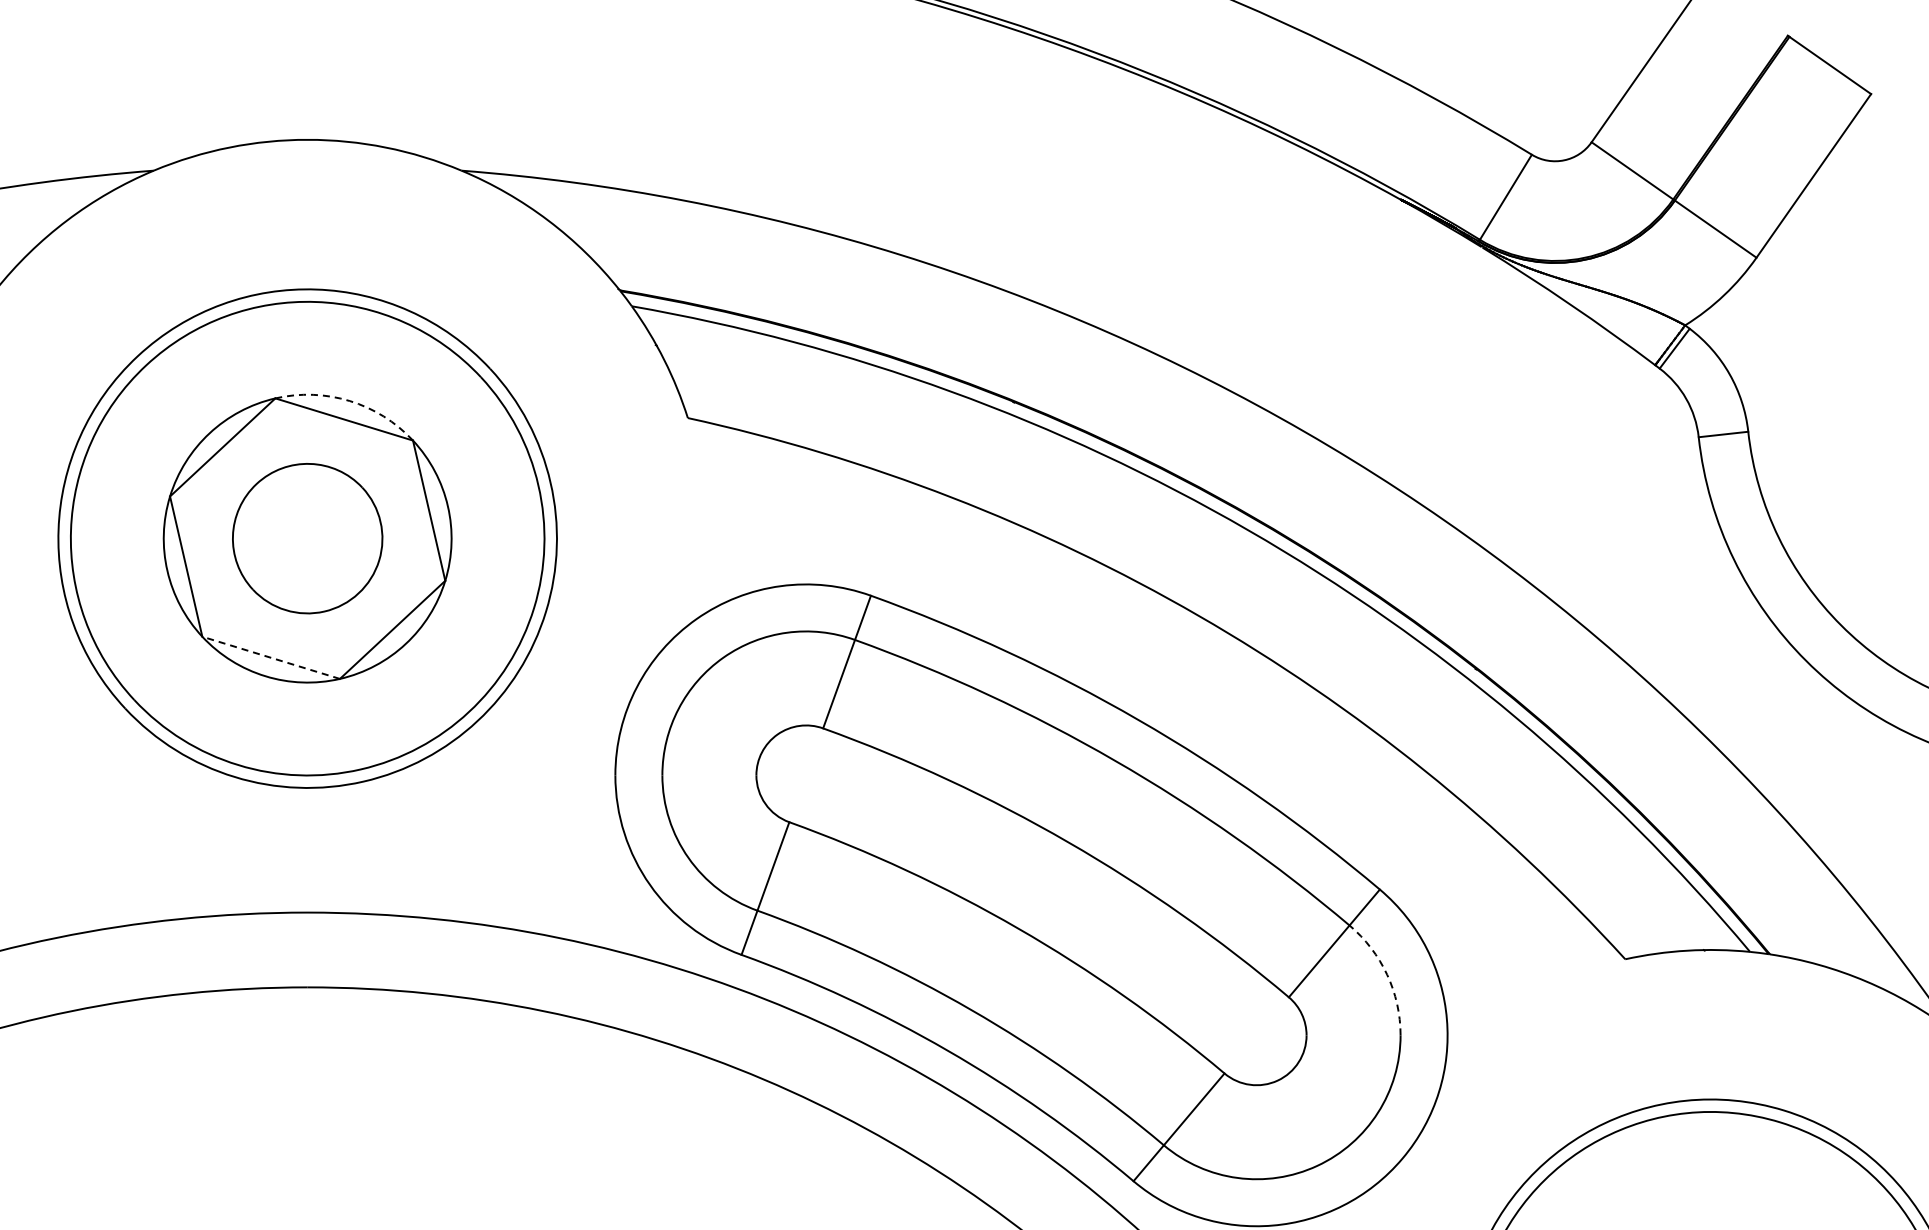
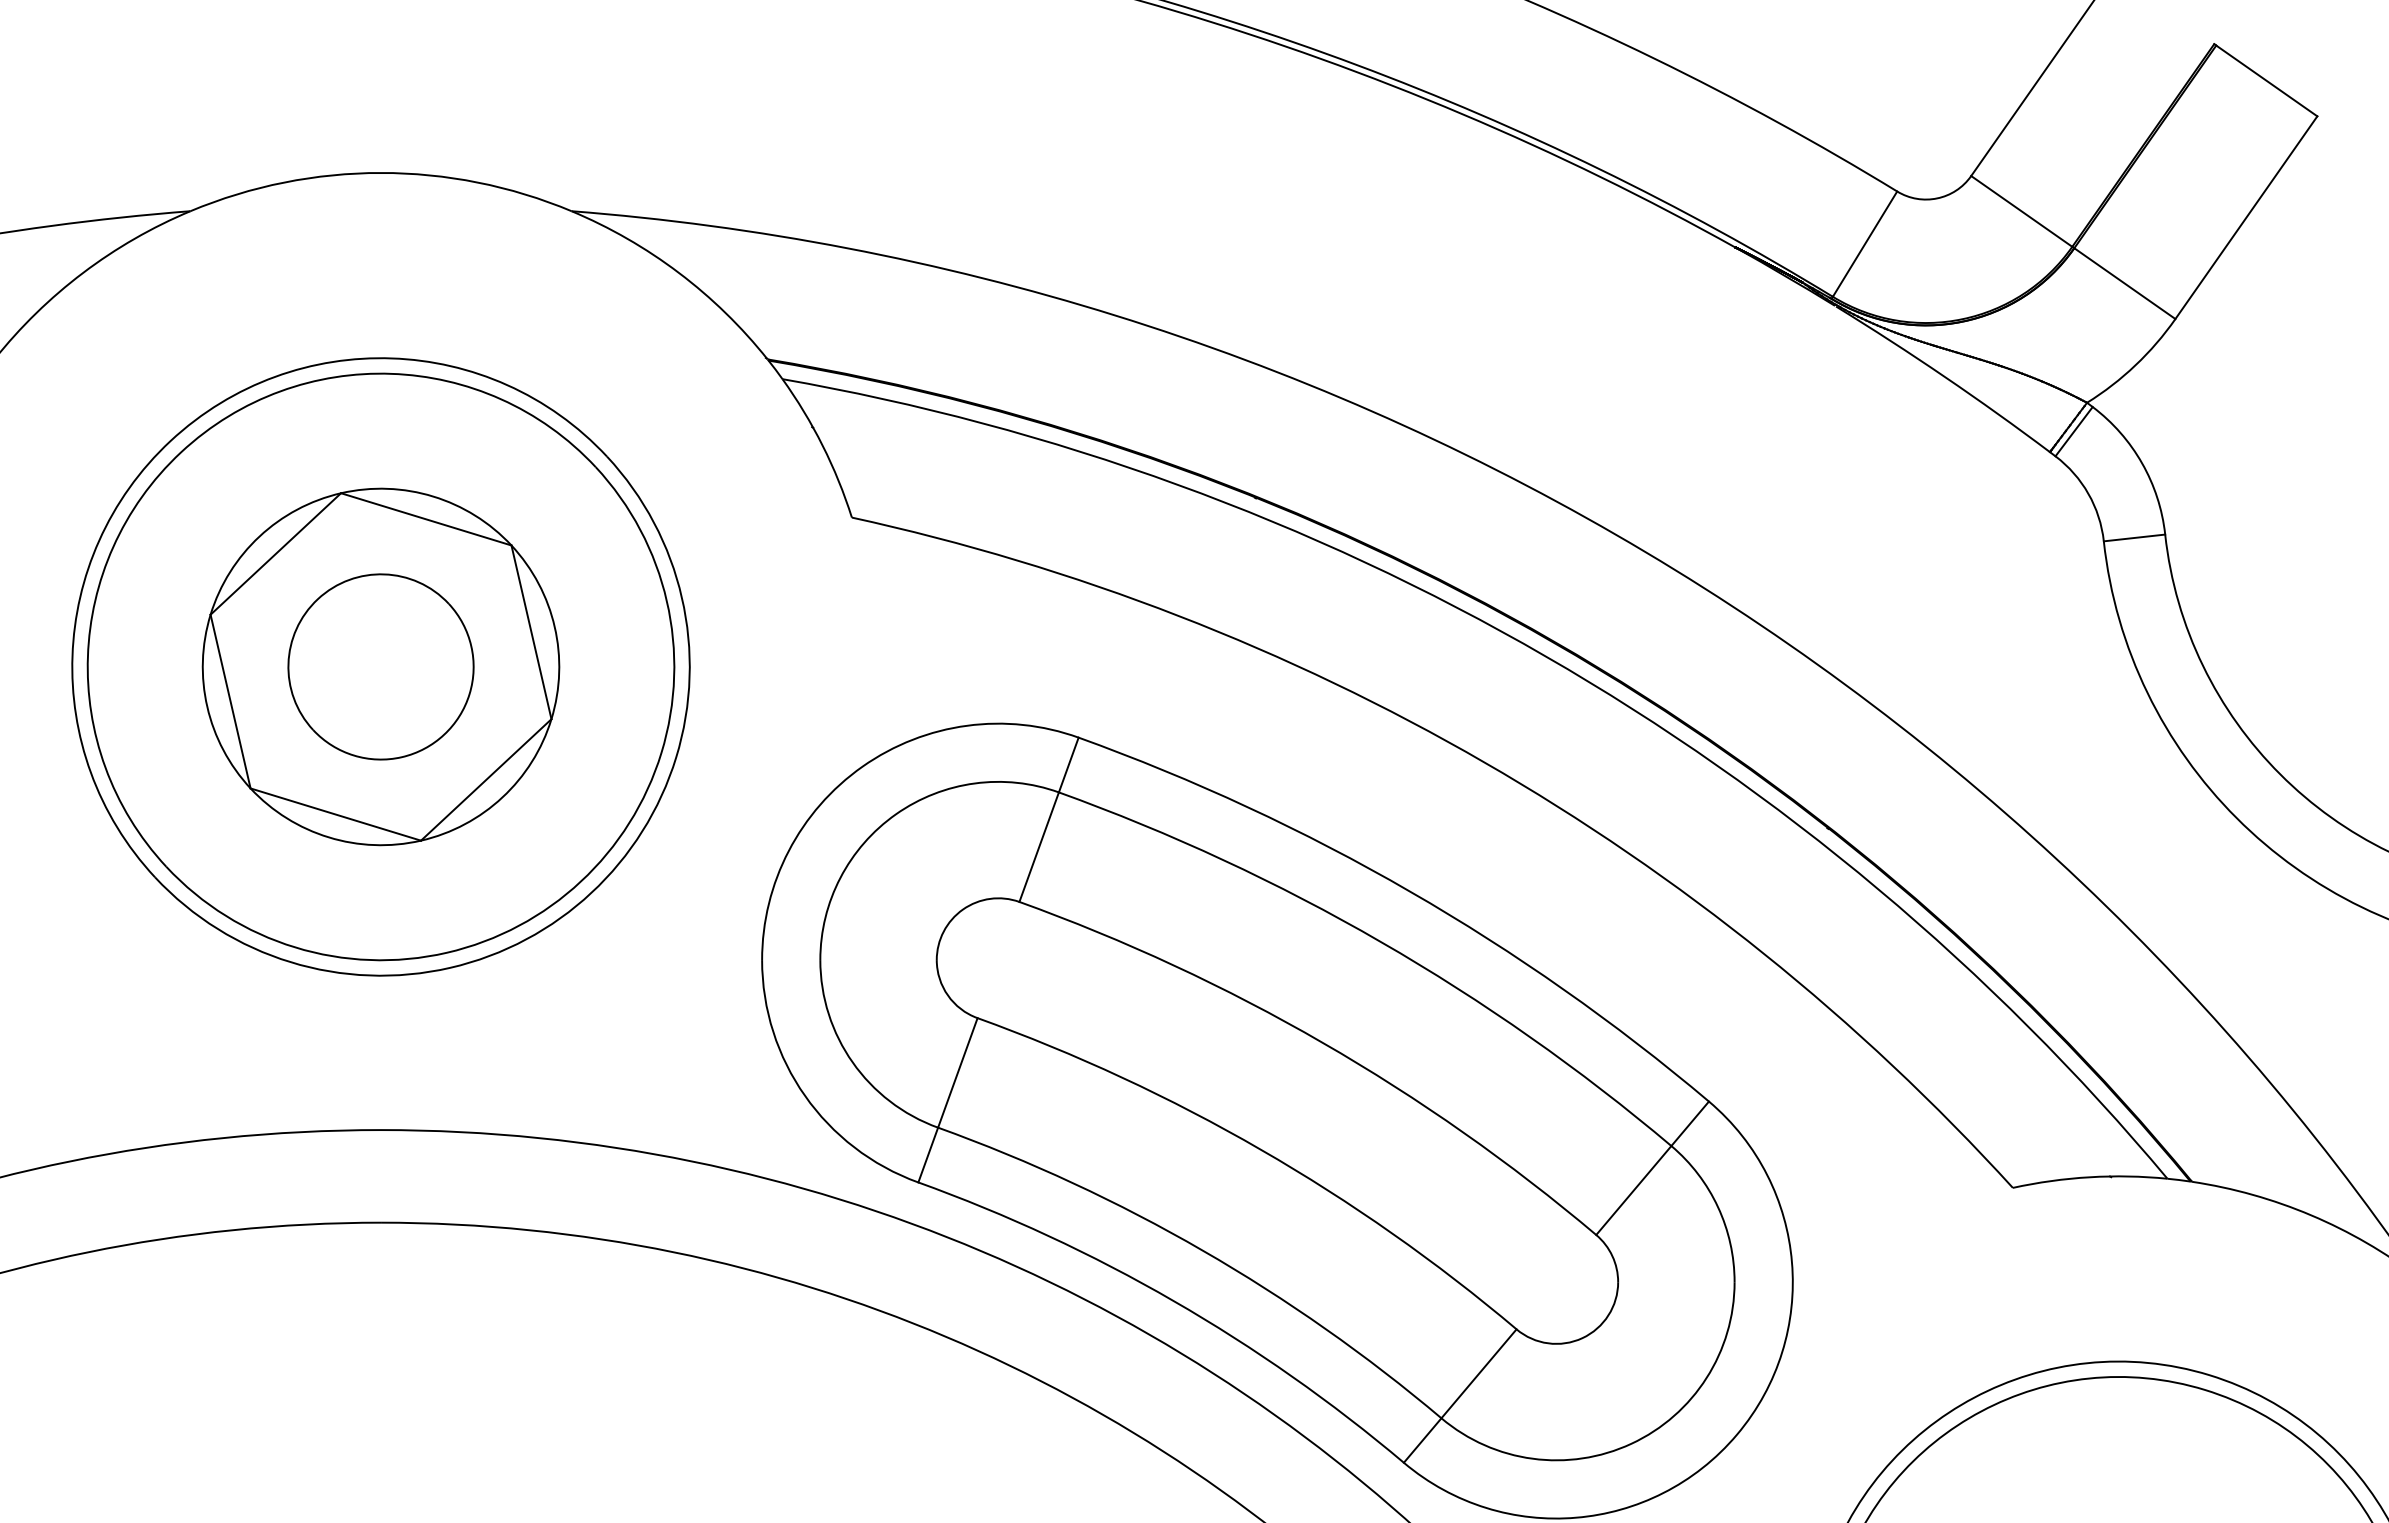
arc: (349, 401) -> (432, 497), dashed -> solid
line: (271, 657) -> (336, 814), dashed -> solid
arc: (1387, 974) -> (1718, 1206), dashed -> solid

